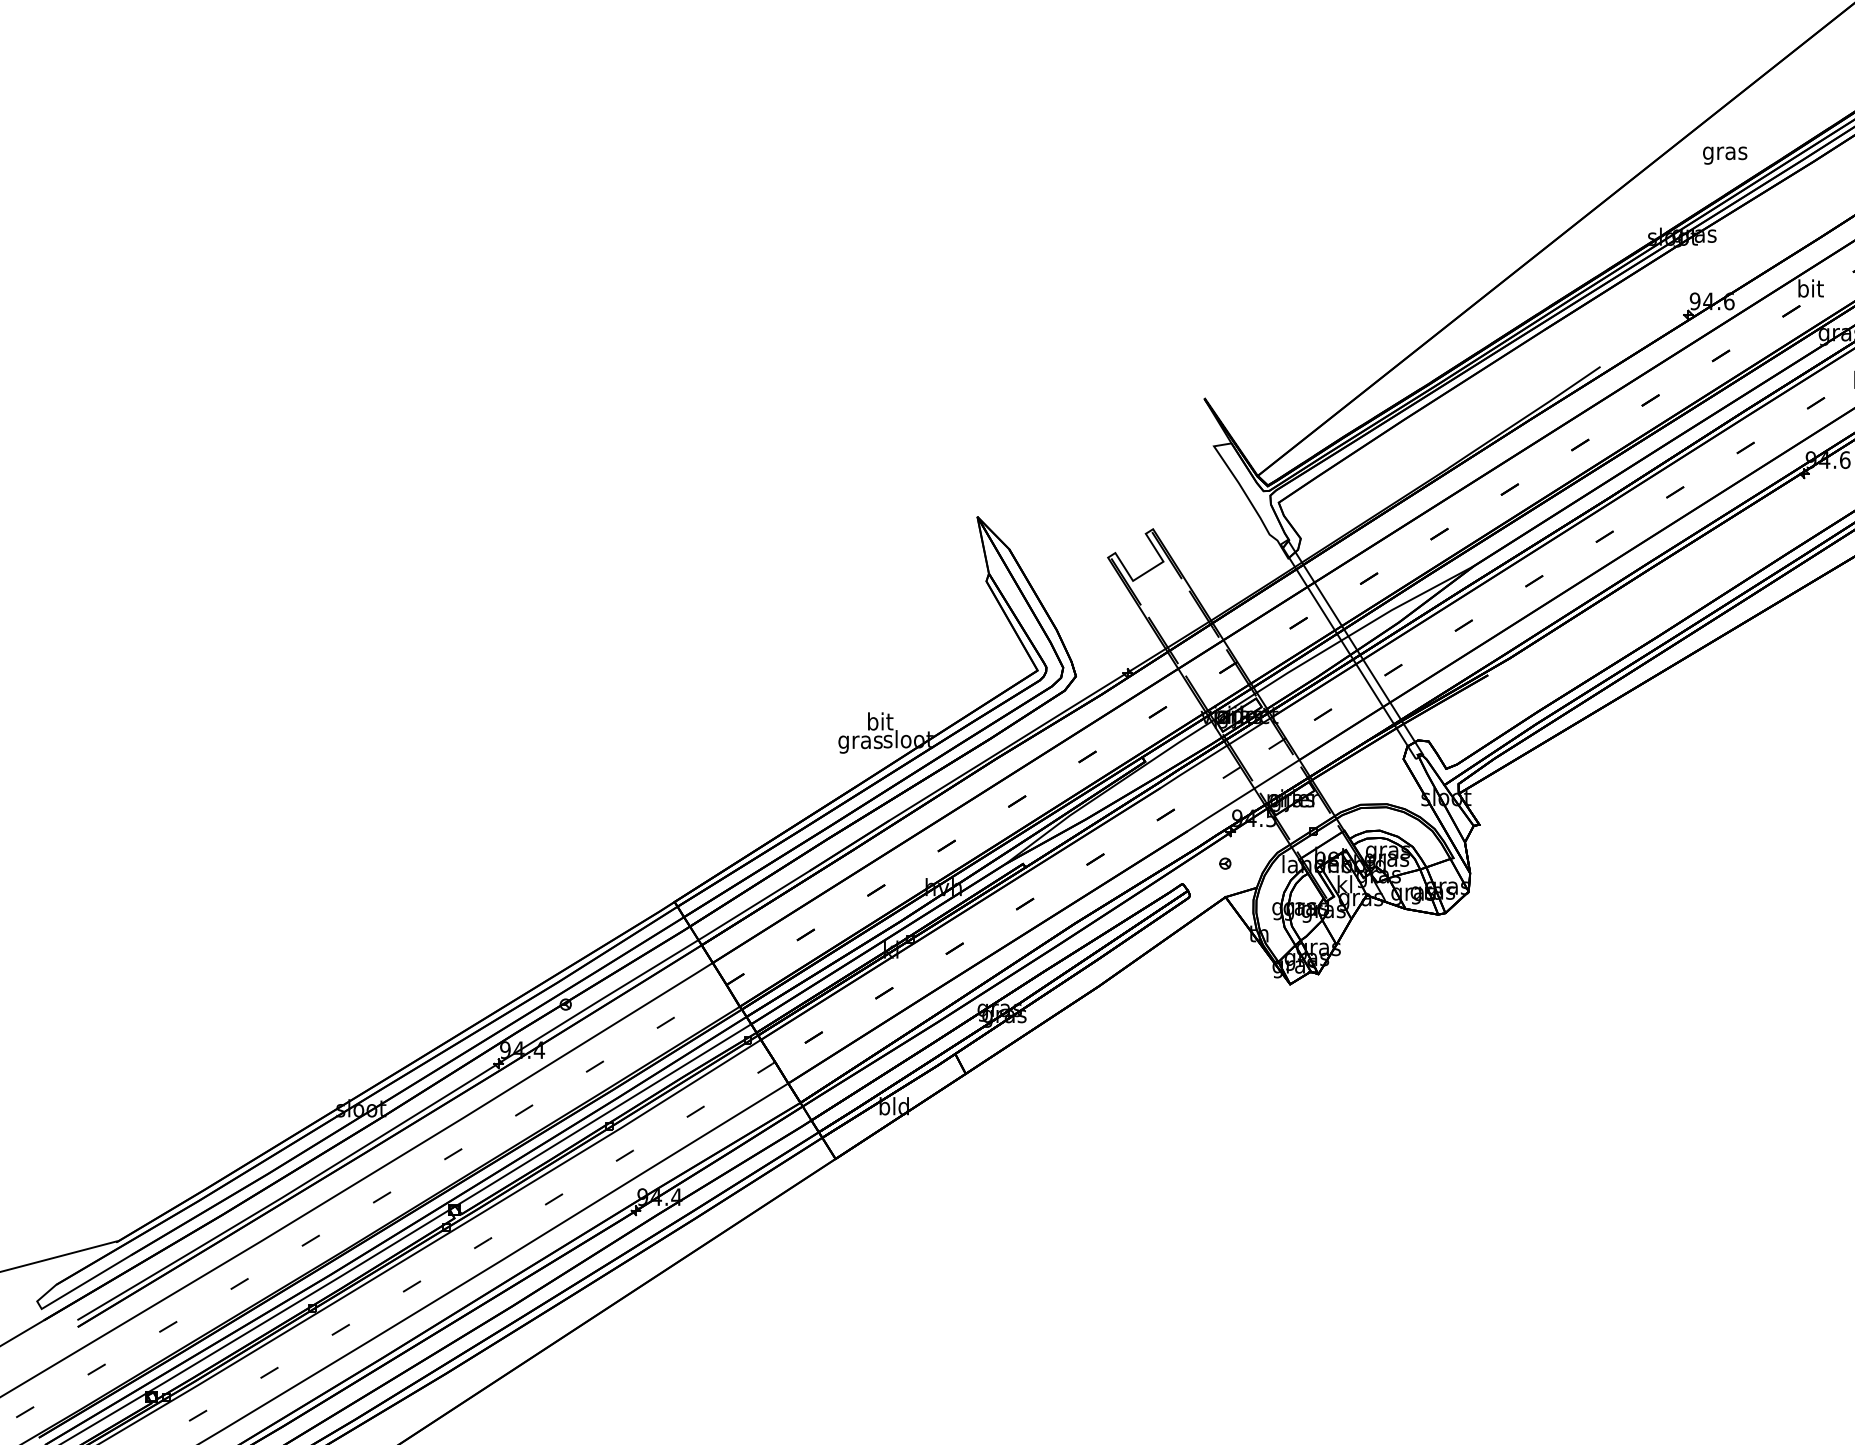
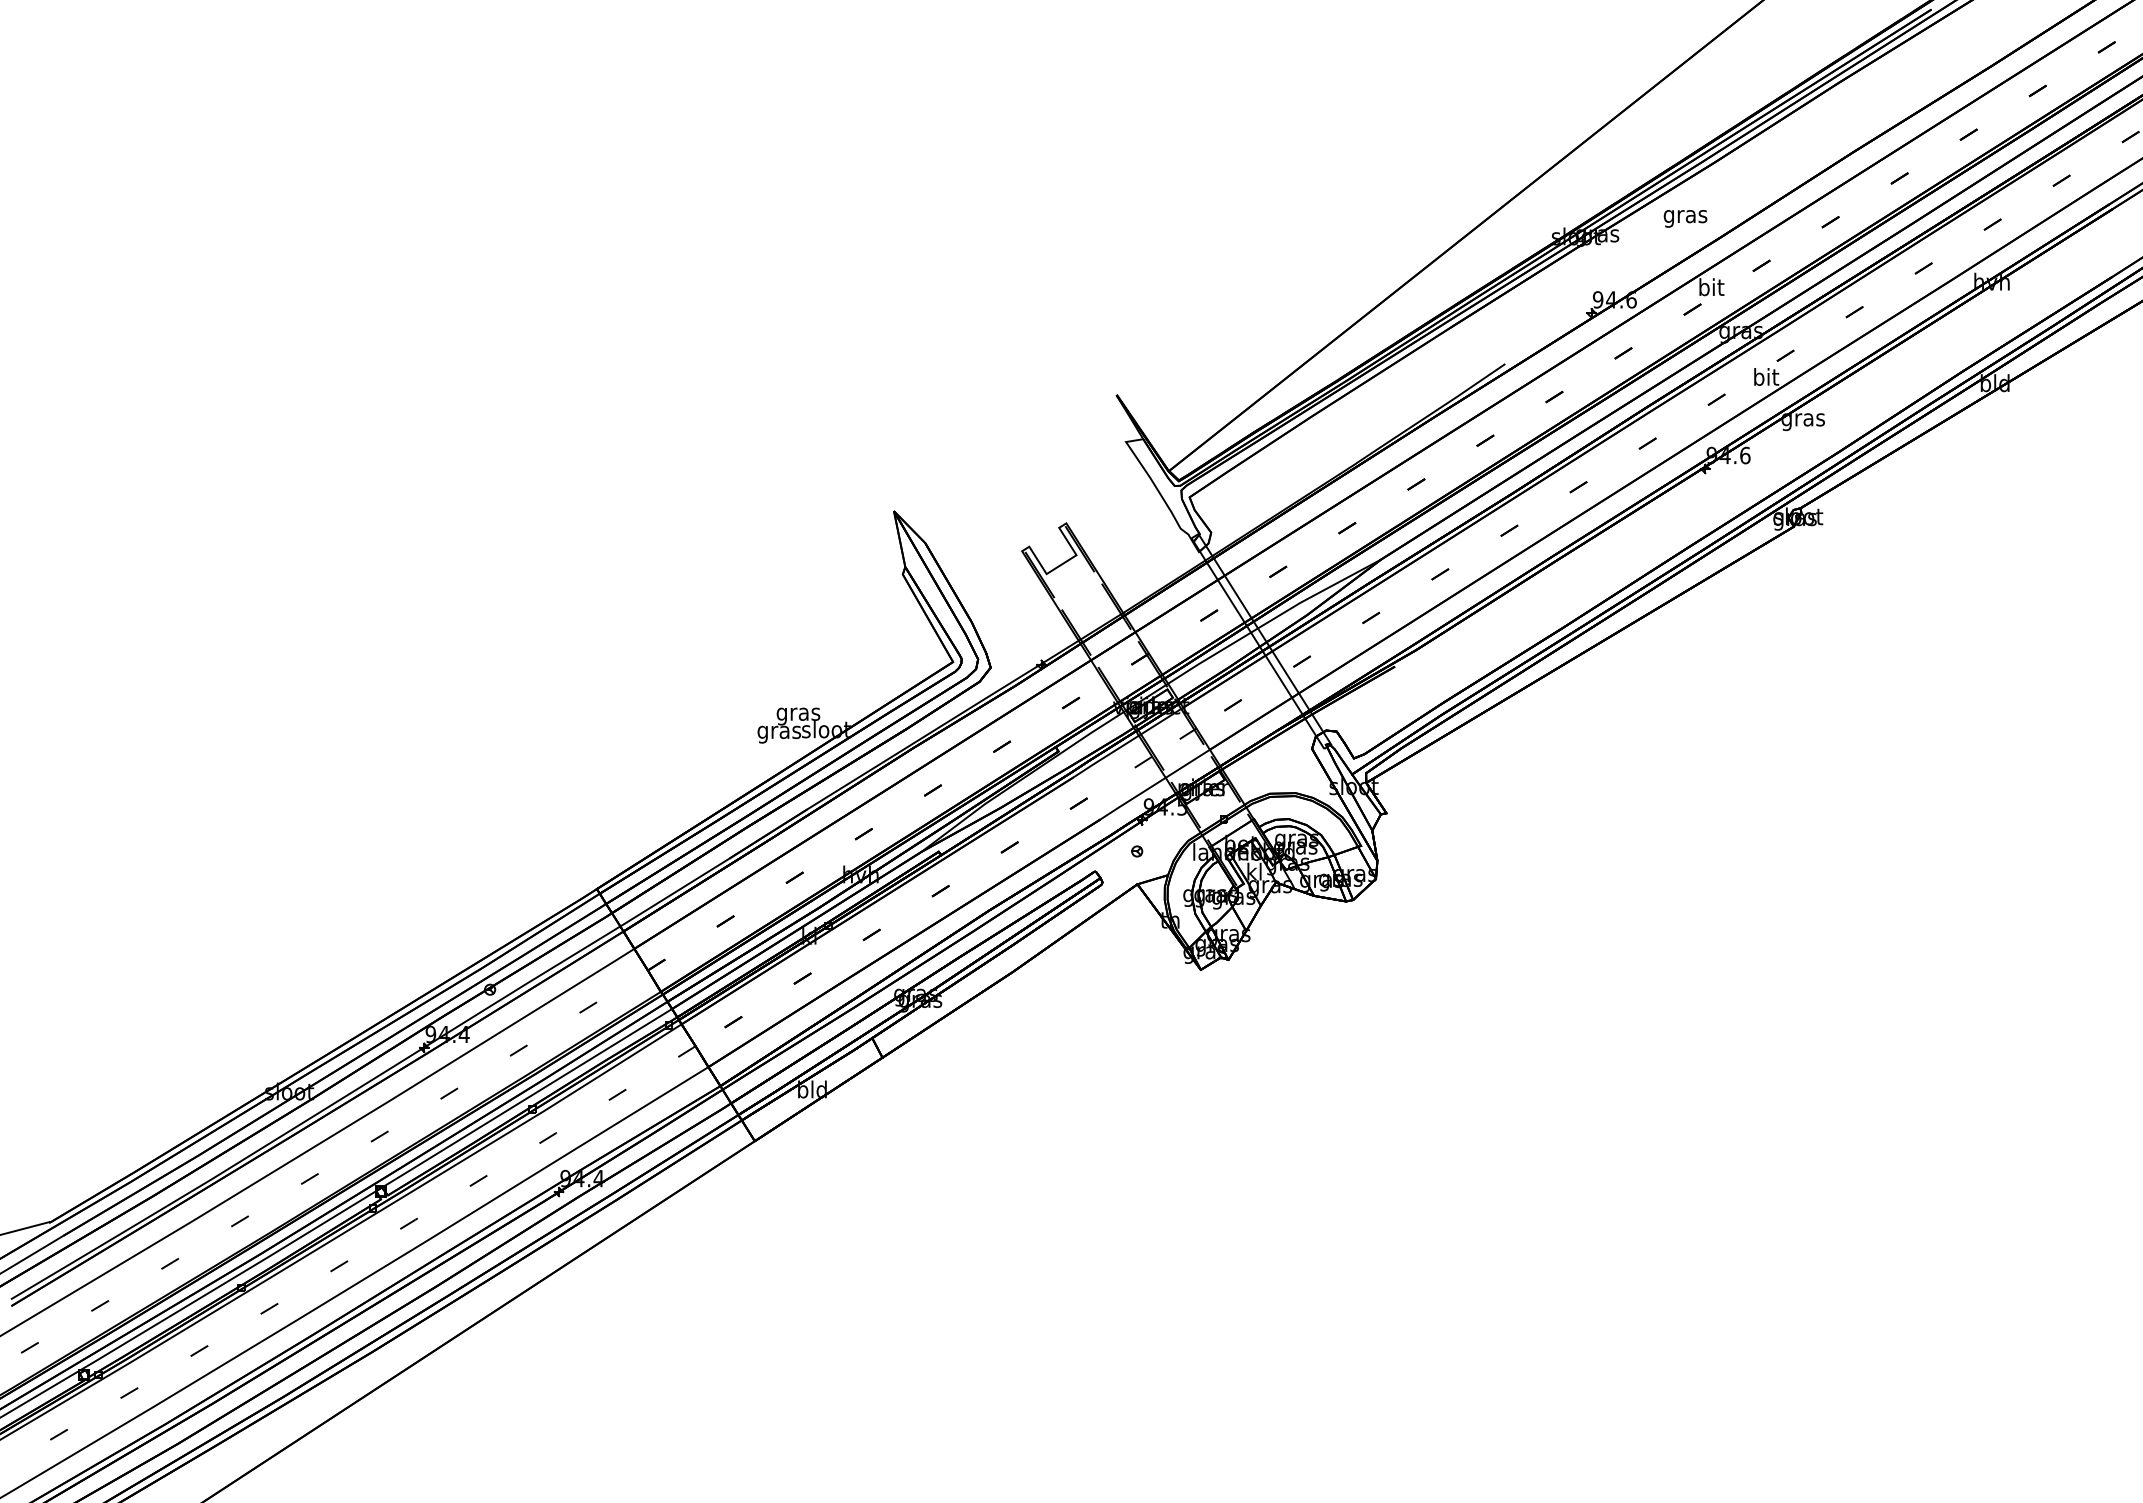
text: (1725, 155) -> (1685, 218), moved
text: (880, 724) -> (798, 714), bit -> gras

